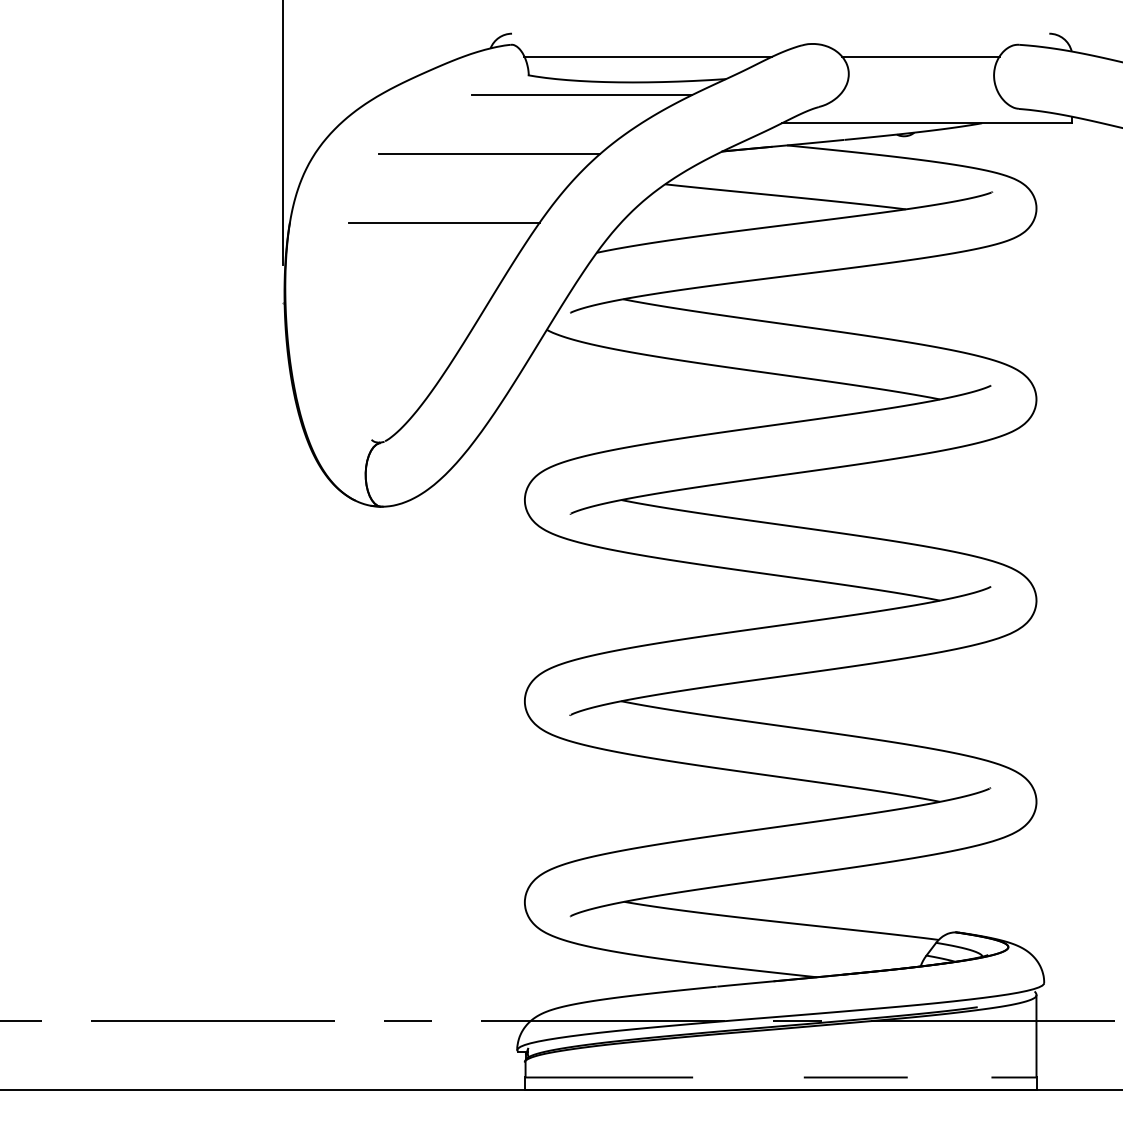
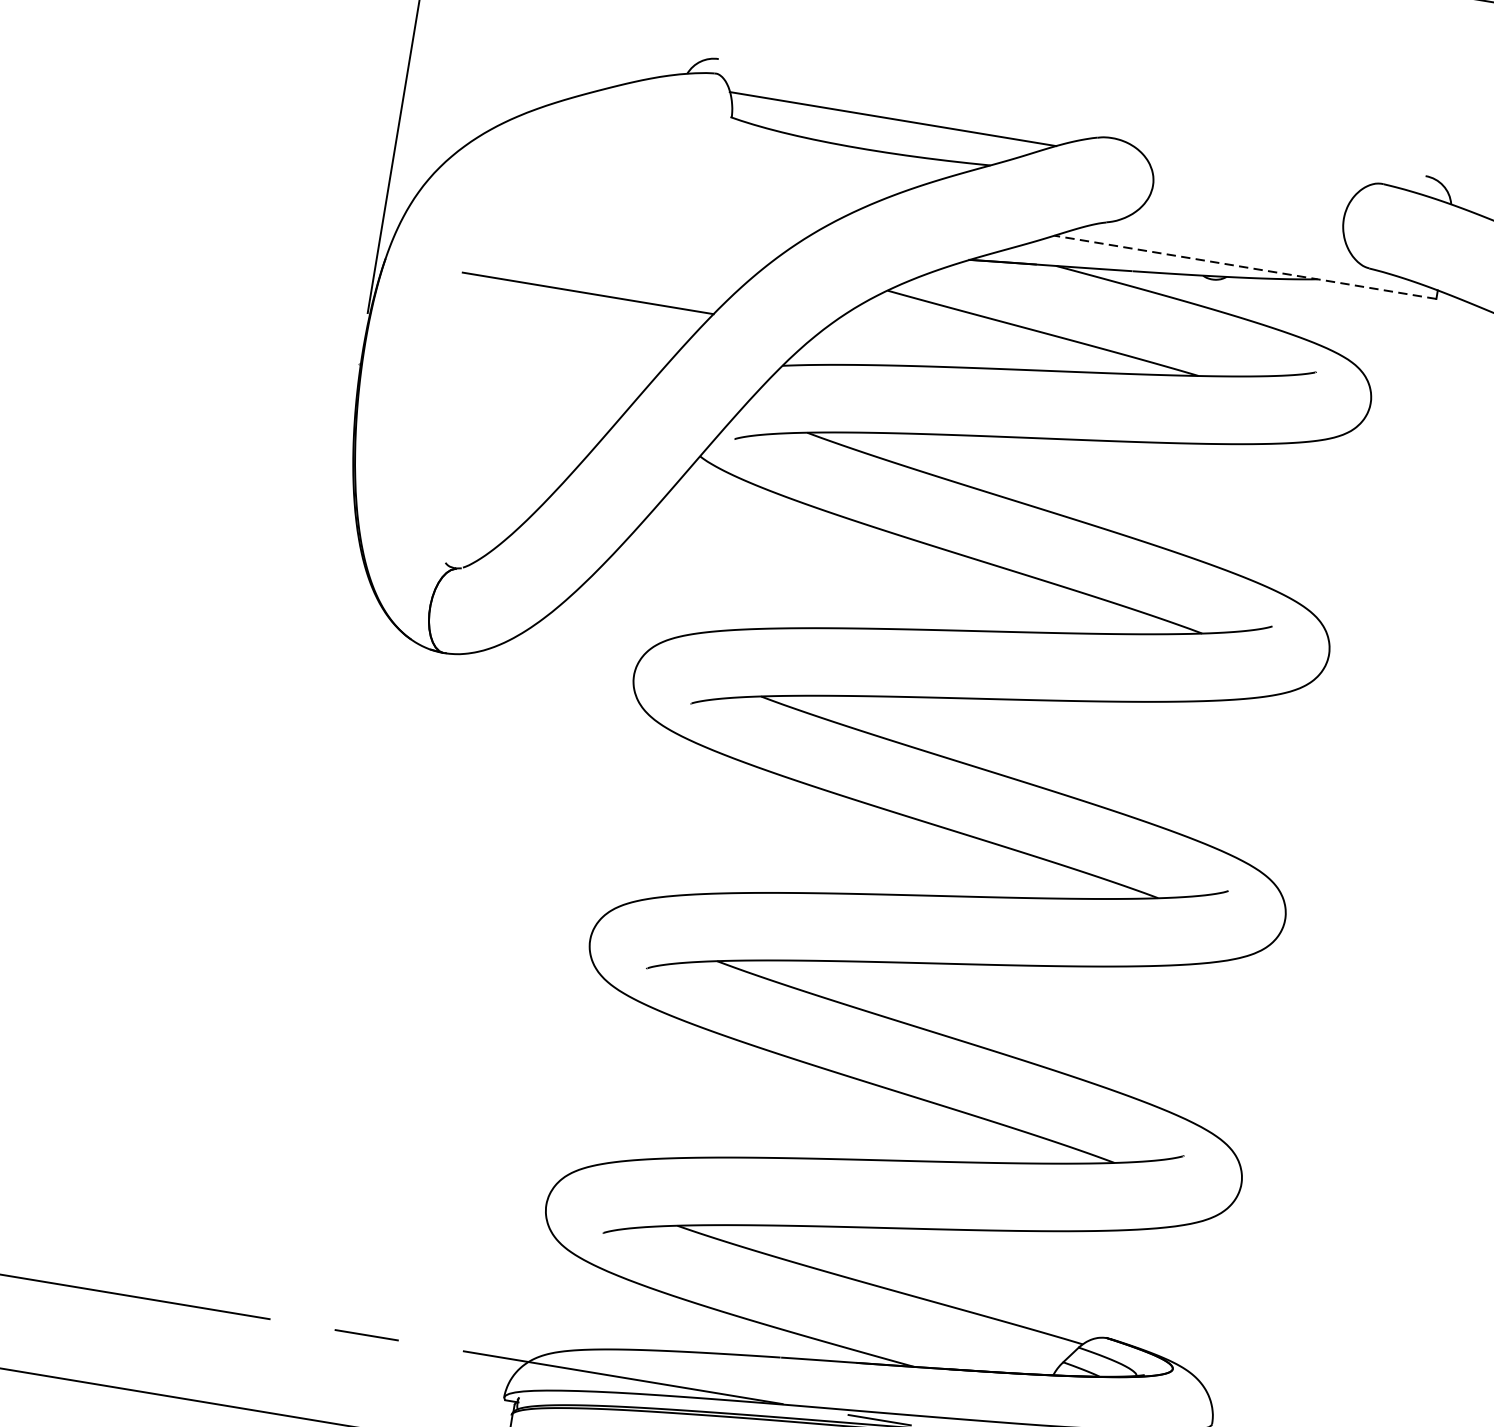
line: (920, 56) -> (1251, 178), removed
line: (581, 95) -> (796, 155), removed
line: (926, 123) -> (1244, 267), solid -> dashed
line: (489, 153) -> (663, 211), removed

